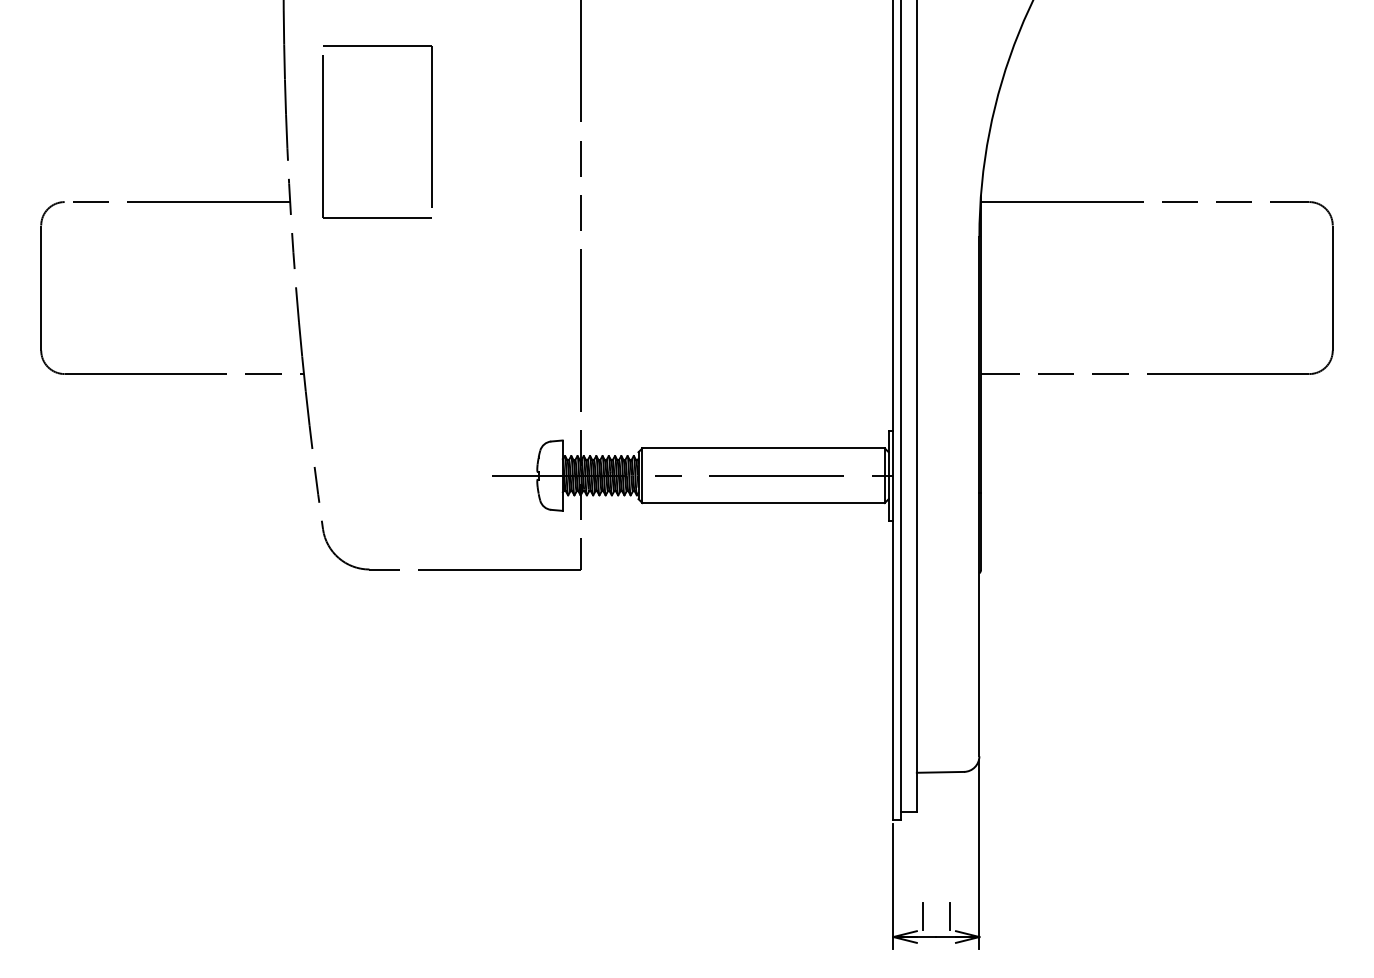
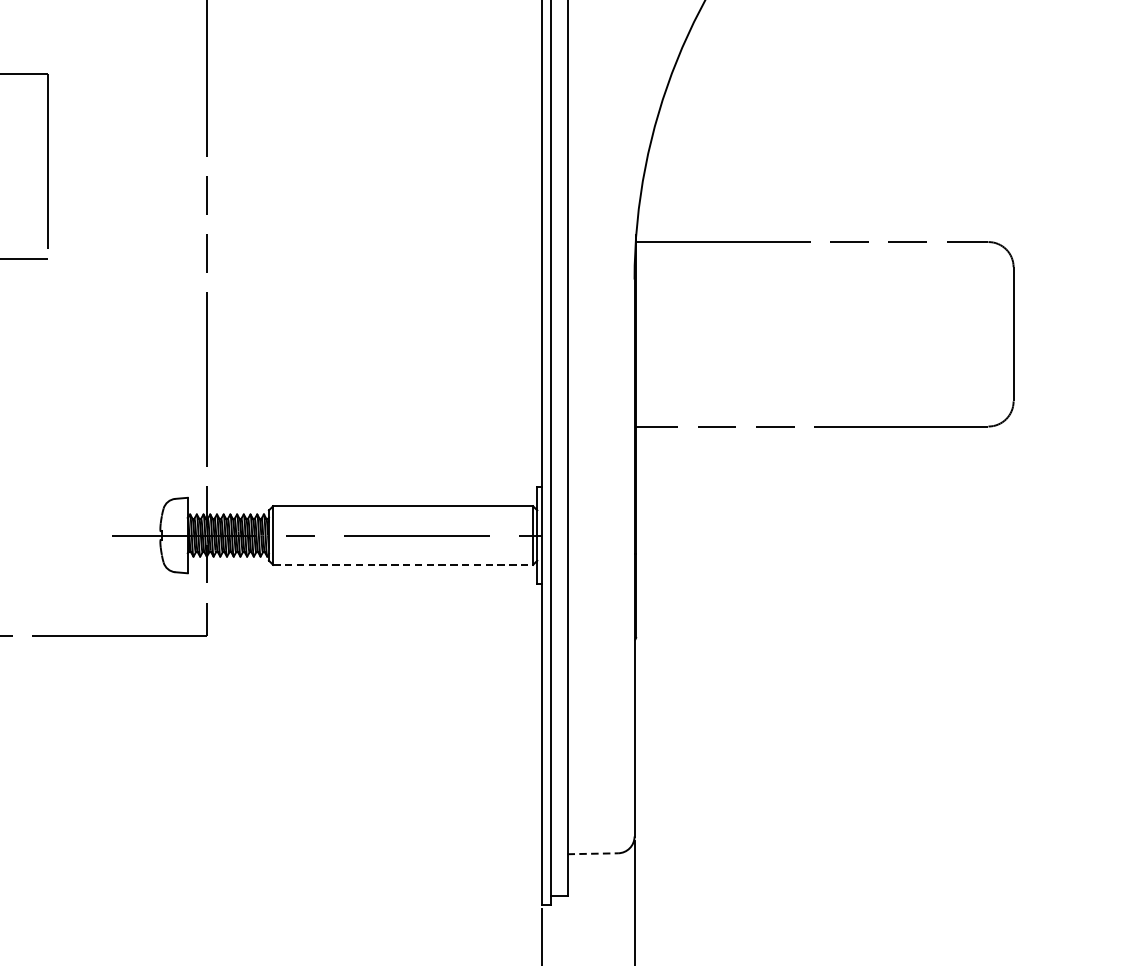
line: (764, 503) -> (404, 565), solid -> dashed
line: (940, 772) -> (592, 853), solid -> dashed

